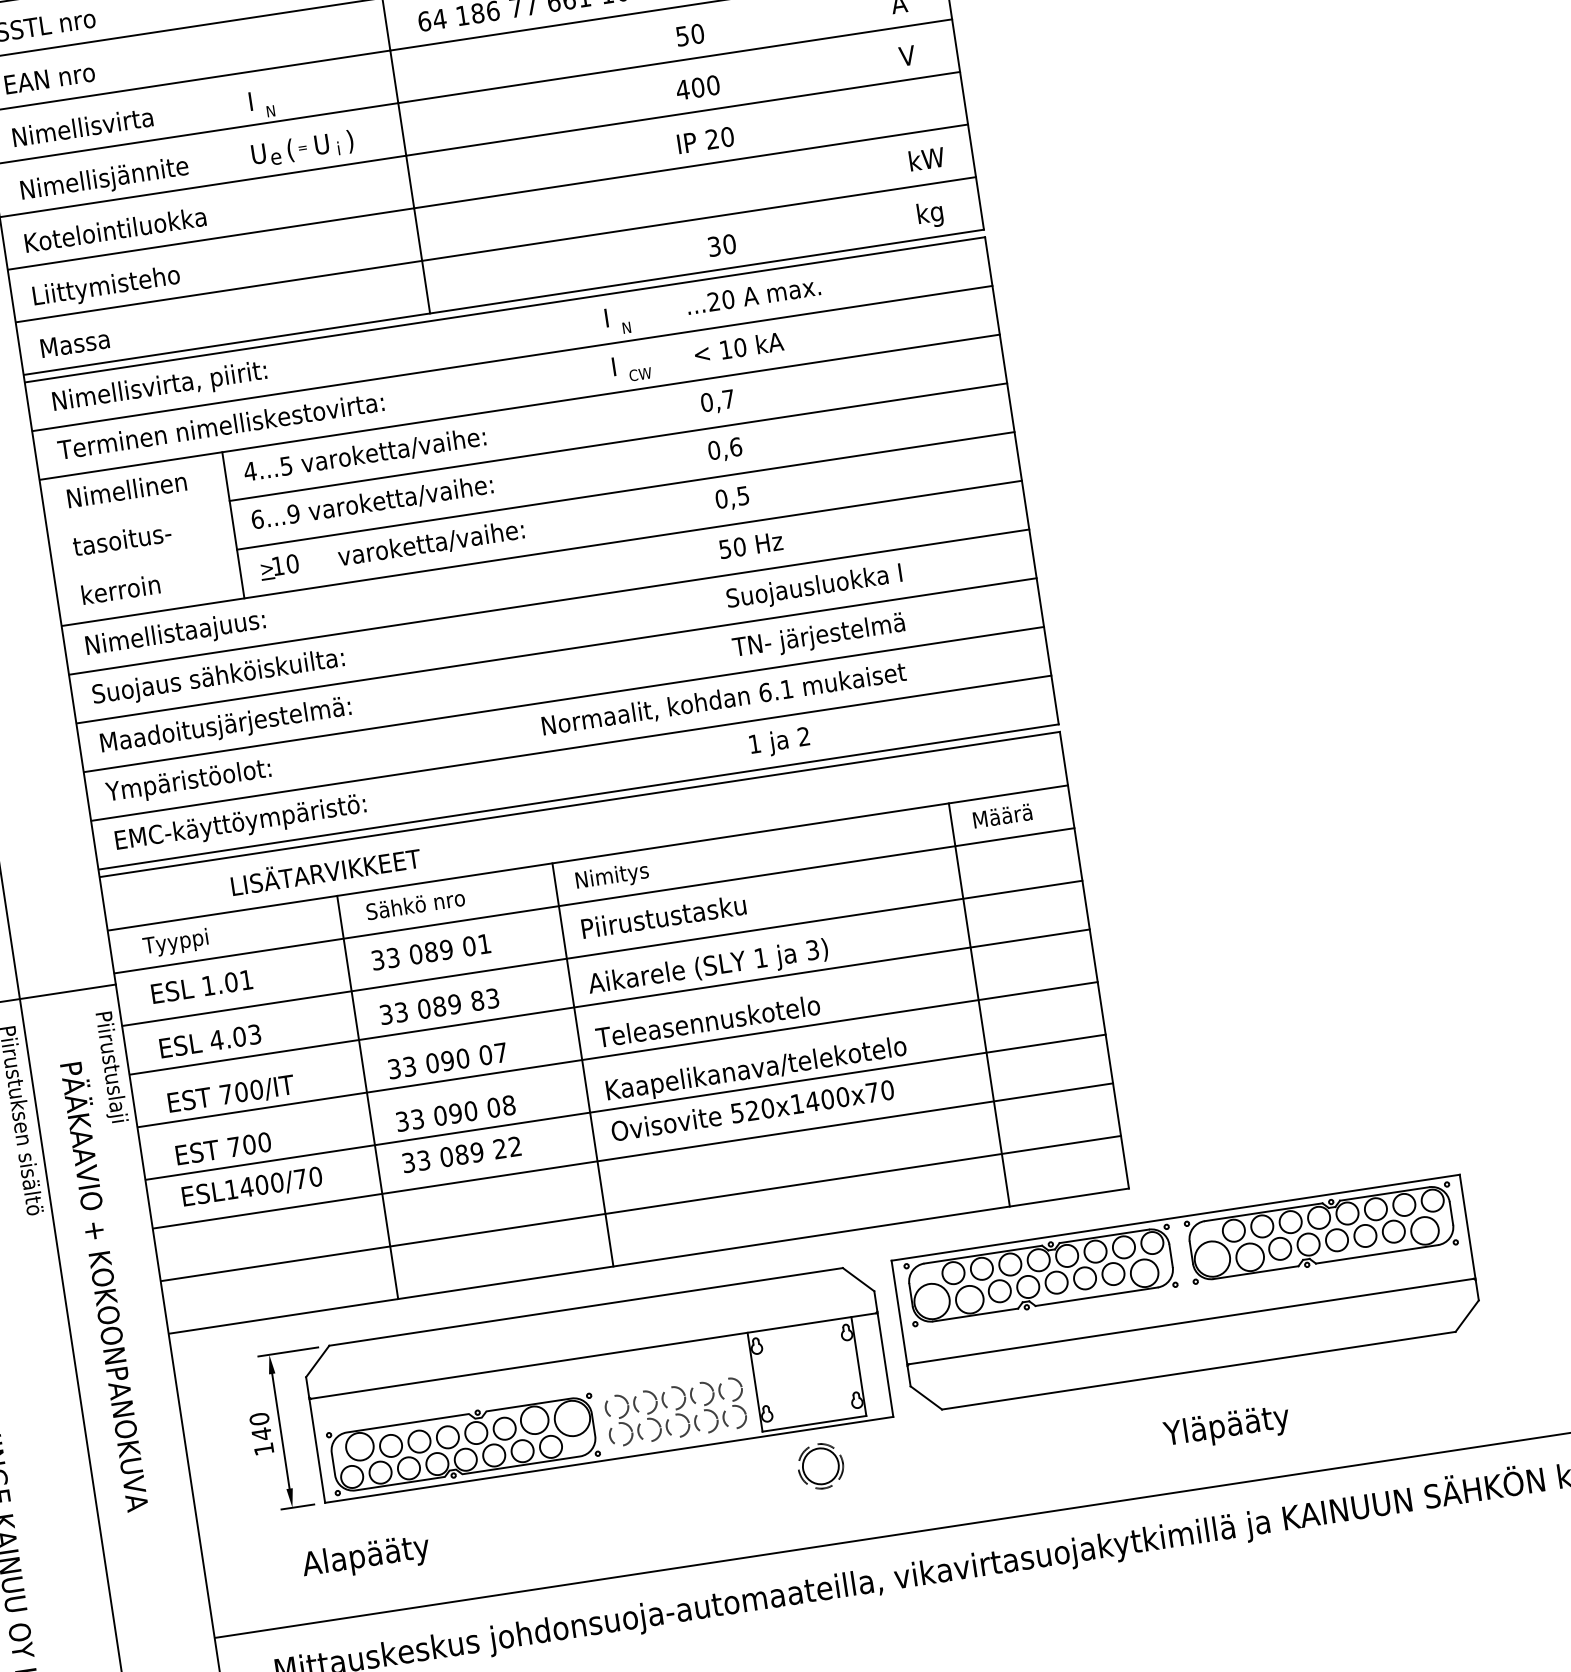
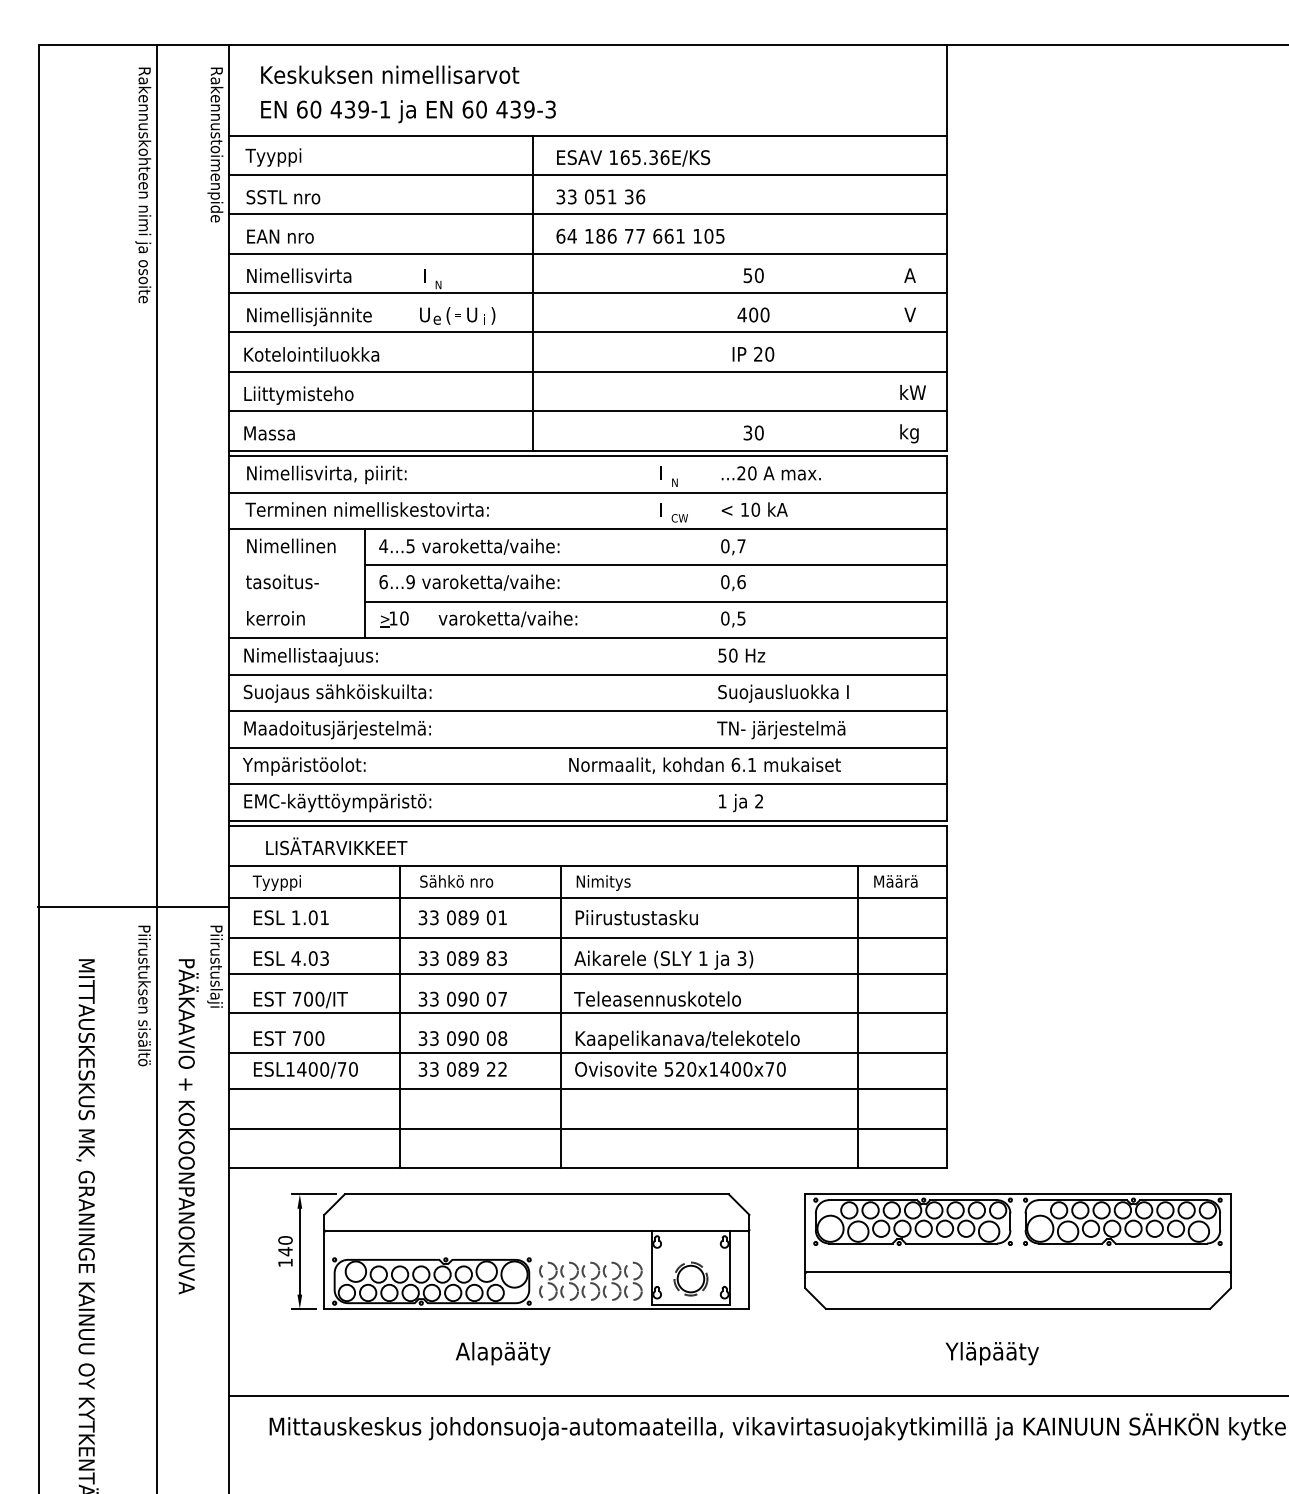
text: (325, 870) -> (336, 846), moved
part: (1186, 1294) -> (1017, 1251), moved
part: (820, 1465) -> (690, 1278), moved
text: (366, 1557) -> (503, 1353), moved

